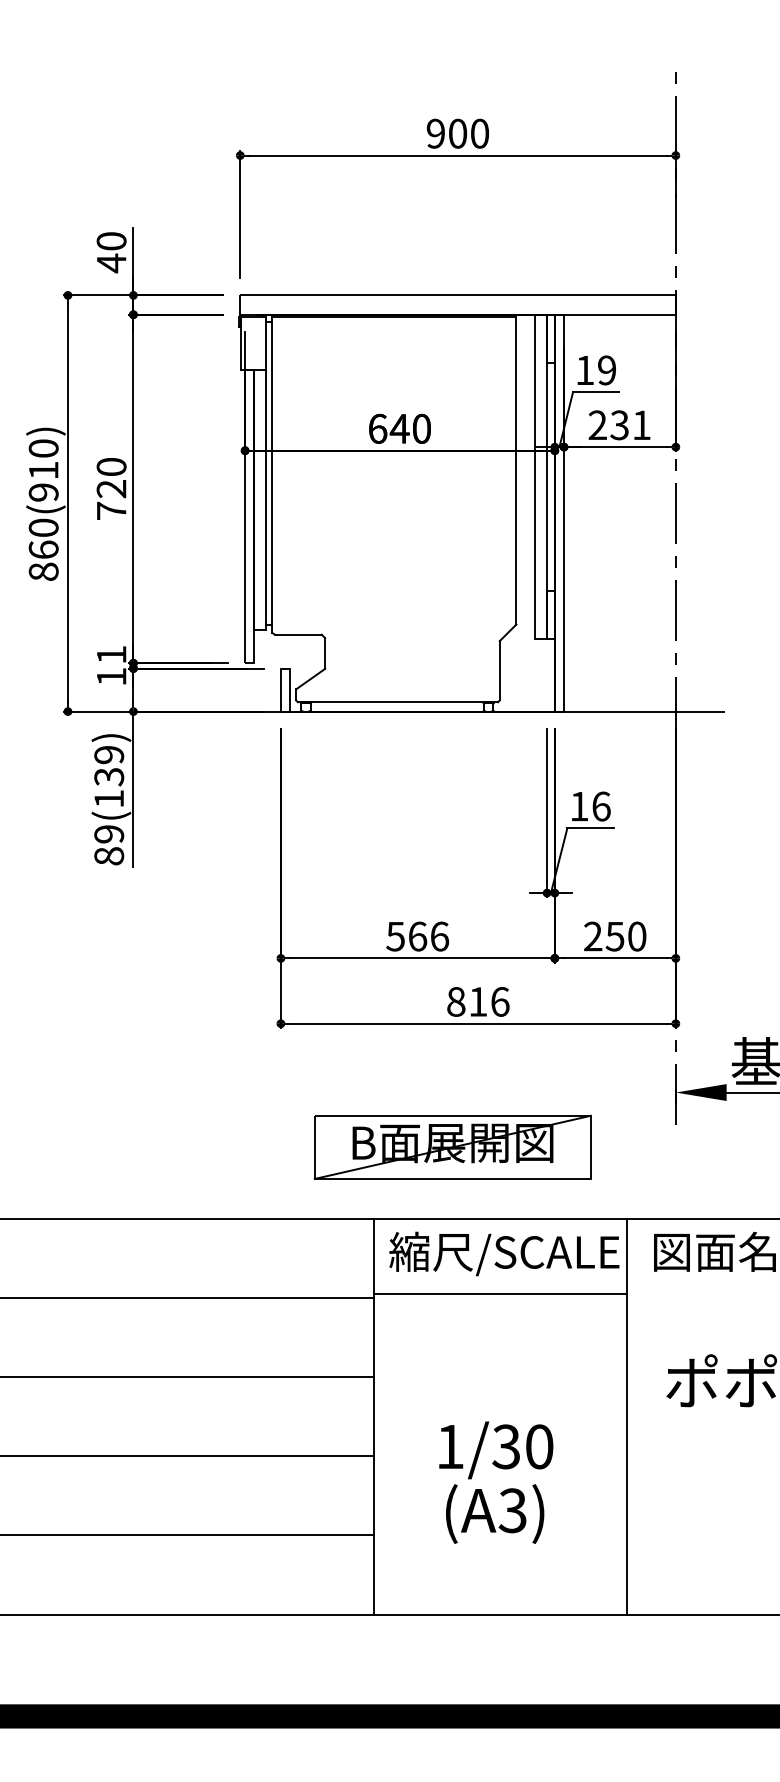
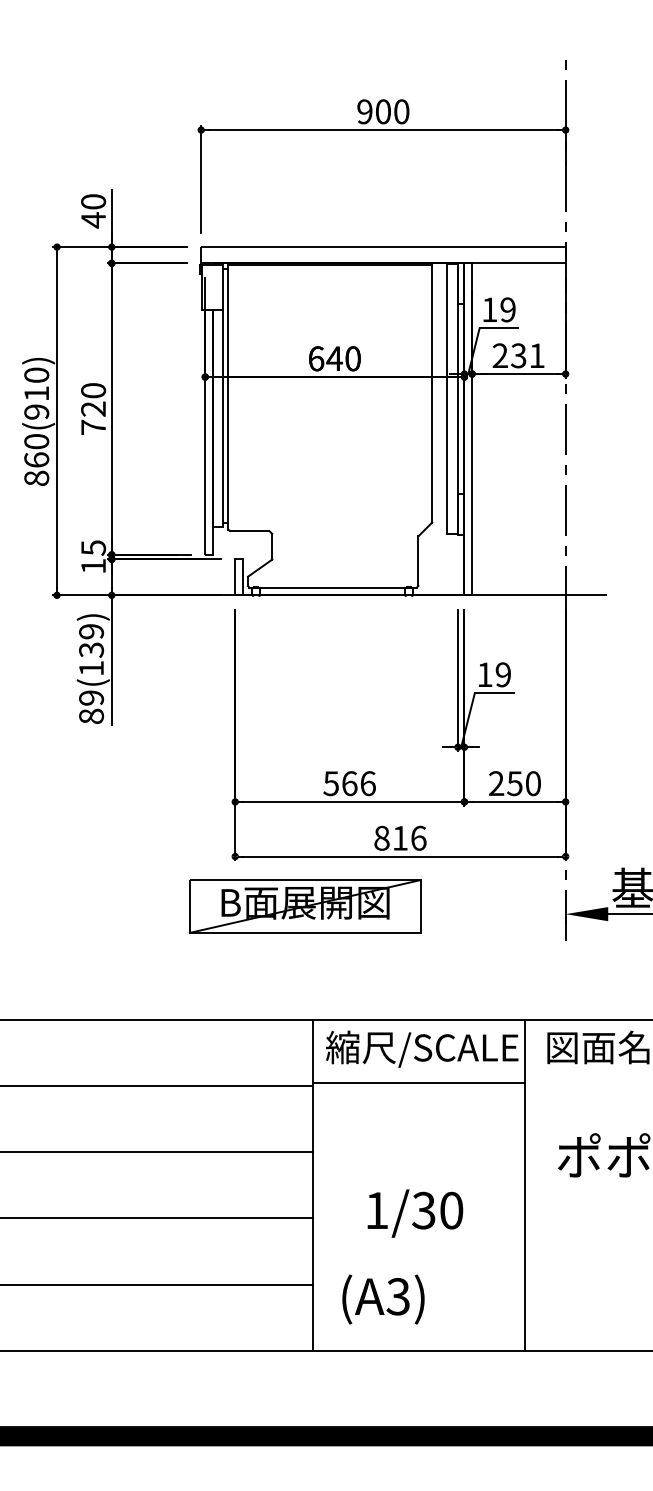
text: (111, 655) -> (93, 548), 11 -> 15
text: (601, 806) -> (503, 674), 16 -> 19
part: (452, 1147) -> (305, 906), moved
text: (495, 1513) -> (383, 1299), moved

